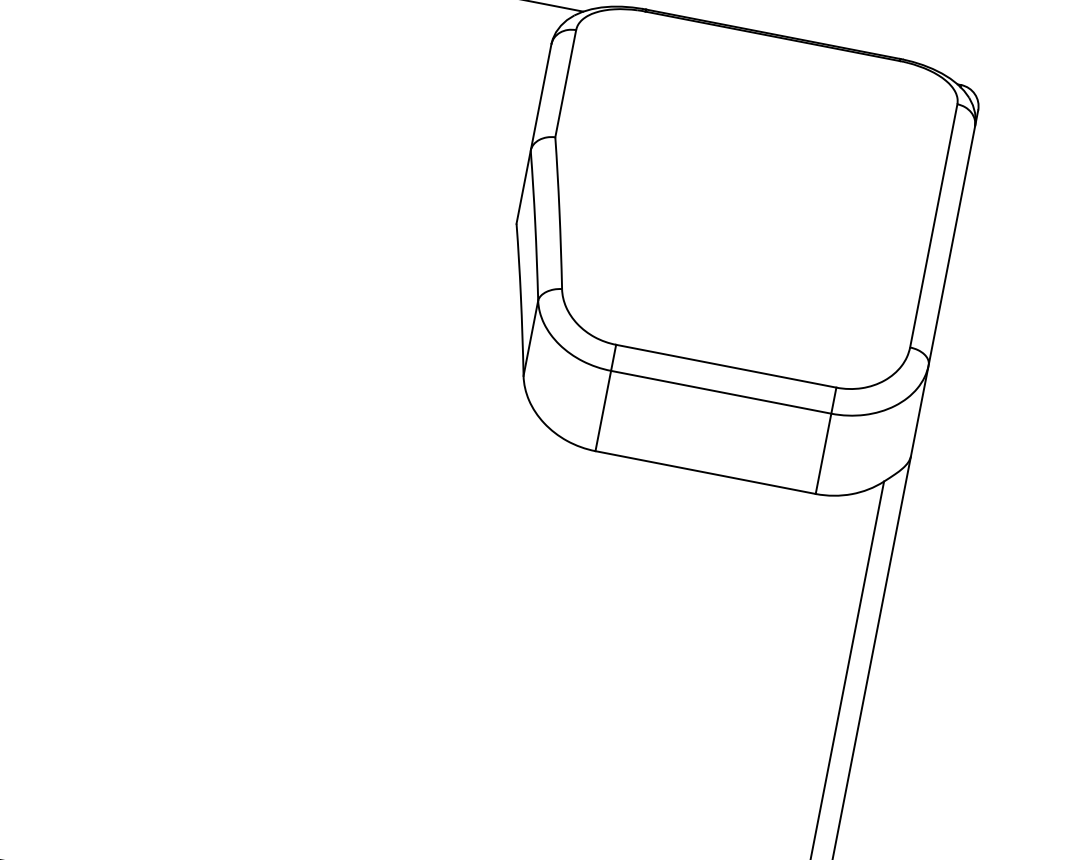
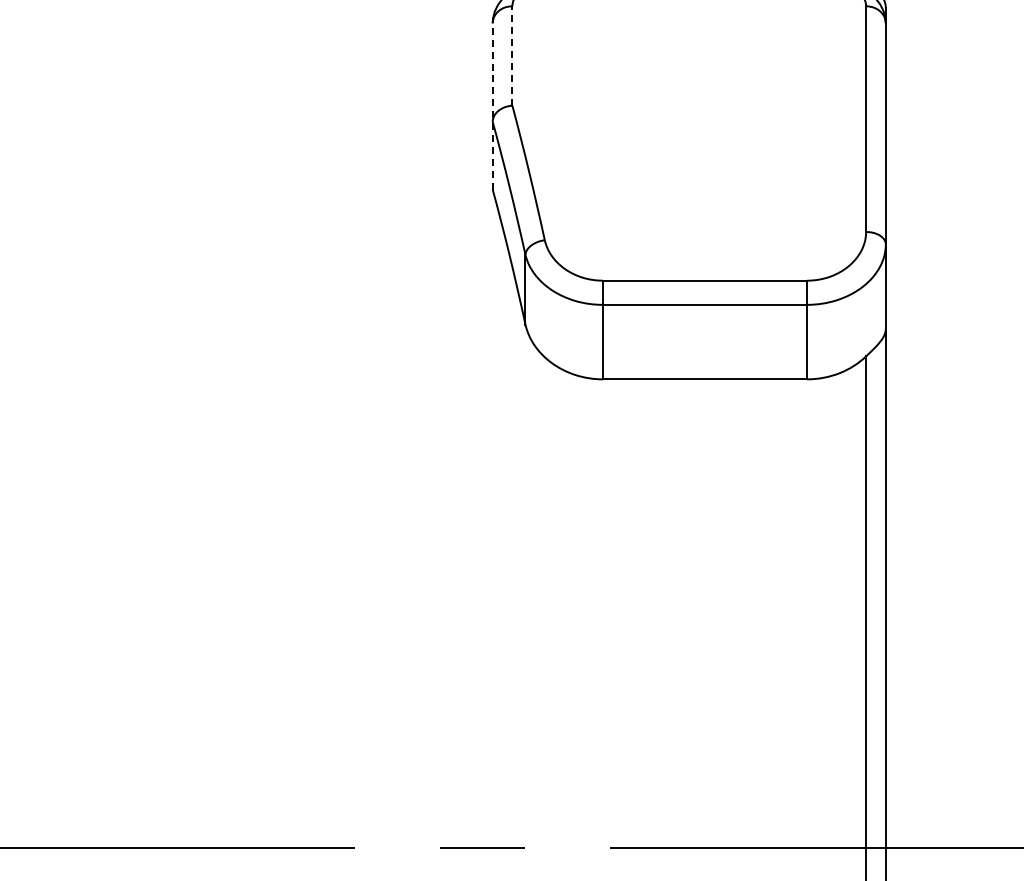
line: (565, 84) -> (512, 56), solid -> dashed
line: (533, 134) -> (492, 106), solid -> dashed

